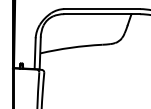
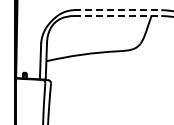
line: (101, 9) -> (117, 10), solid -> dashed
line: (101, 14) -> (117, 16), solid -> dashed

